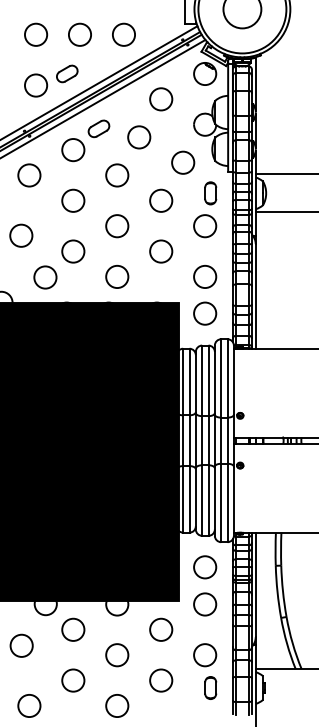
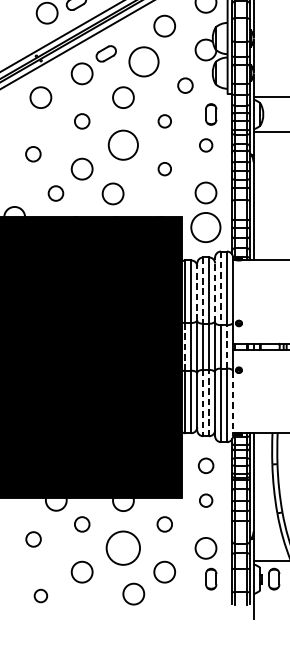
circle: (139, 137) -> (144, 62), size x1.4
circle: (183, 162) -> (185, 85), size x0.7
circle: (73, 200) -> (82, 121), size x0.7
circle: (161, 200) -> (164, 121), size x0.6
circle: (117, 226) -> (123, 145), size x1.4
circle: (205, 226) -> (206, 145), size x0.6
circle: (21, 235) -> (33, 154), size x0.7
circle: (161, 251) -> (164, 169), size x0.6
circle: (117, 276) -> (113, 193), moved
circle: (45, 277) -> (56, 193), size x0.7
circle: (205, 313) -> (206, 227), size x1.4
line: (221, 378) -> (221, 288), solid -> dashed
line: (214, 380) -> (214, 290), solid -> dashed
line: (202, 381) -> (203, 291), solid -> dashed
line: (195, 382) -> (196, 292), solid -> dashed
line: (227, 440) -> (227, 346), solid -> dashed
line: (183, 441) -> (185, 347), solid -> dashed
line: (208, 500) -> (209, 403), solid -> dashed
line: (202, 501) -> (203, 403), solid -> dashed
line: (233, 501) -> (232, 403), solid -> dashed
circle: (205, 567) -> (206, 465), size x0.7
circle: (205, 604) -> (206, 500), size x0.6
circle: (73, 629) -> (82, 524), size x0.7
circle: (161, 629) -> (164, 524), size x0.7
circle: (21, 645) -> (33, 539), size x0.7
circle: (117, 655) -> (123, 548), size x1.6
part: (277, 687) -> (273, 578), added
circle: (29, 705) -> (40, 595), size x0.6
circle: (117, 705) -> (133, 593), moved

